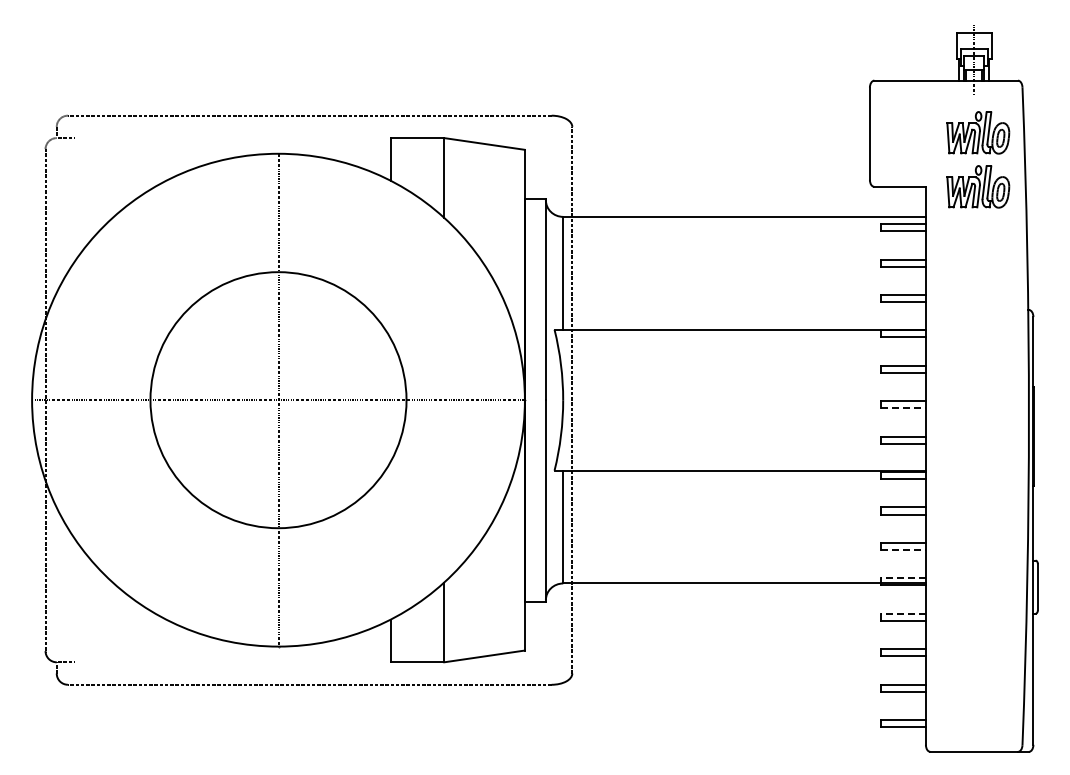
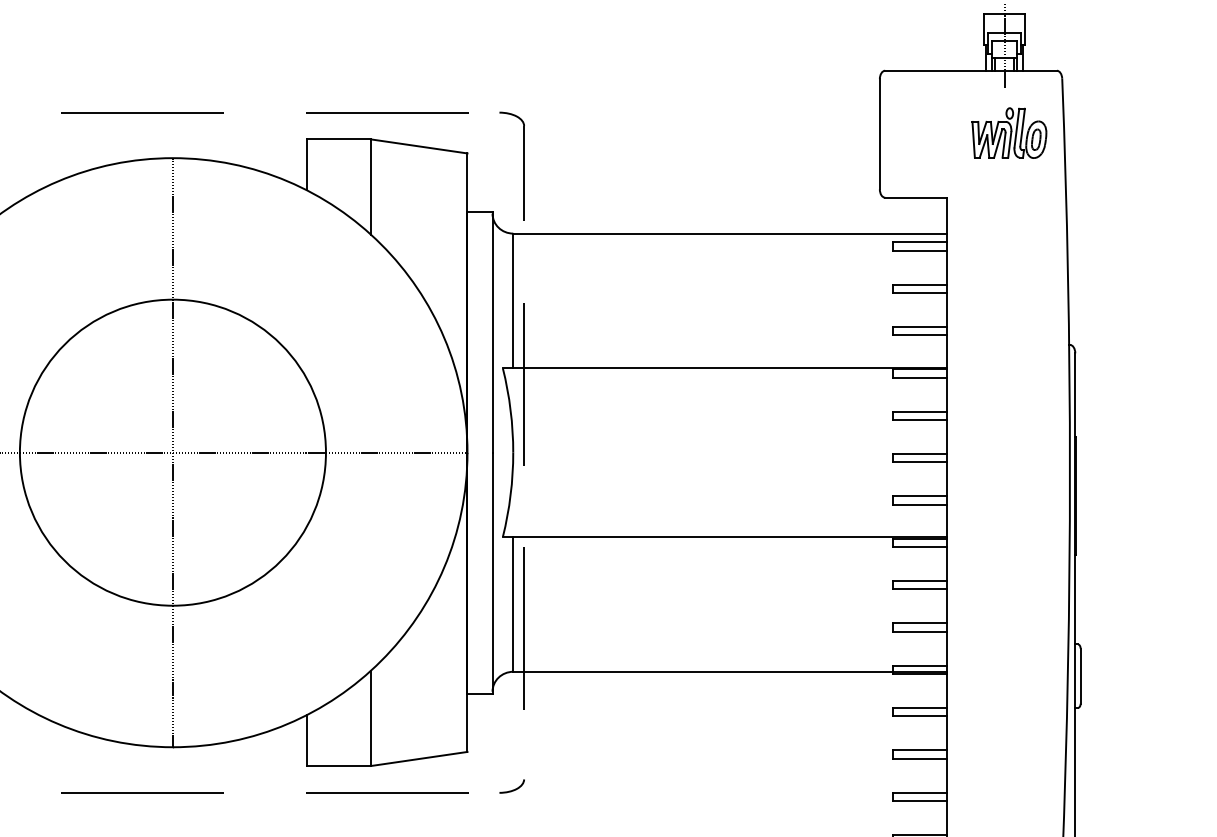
part: (978, 186) -> (1009, 197), removed
line: (903, 408) -> (920, 462), dashed -> solid
line: (903, 549) -> (920, 631), dashed -> solid
line: (902, 578) -> (918, 665), dashed -> solid
line: (902, 613) -> (918, 707), dashed -> solid

